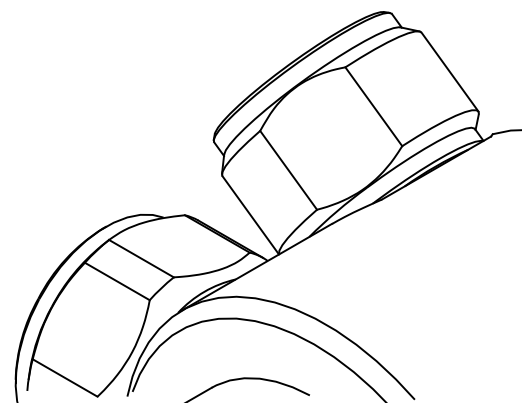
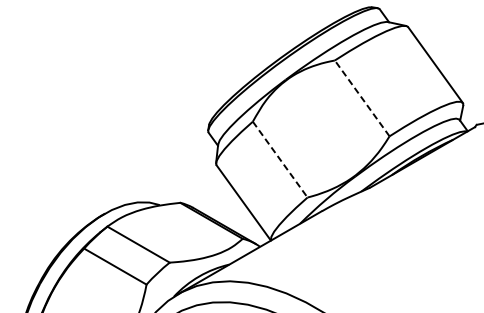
line: (373, 106) -> (361, 98), solid -> dashed
line: (288, 170) -> (280, 159), solid -> dashed

